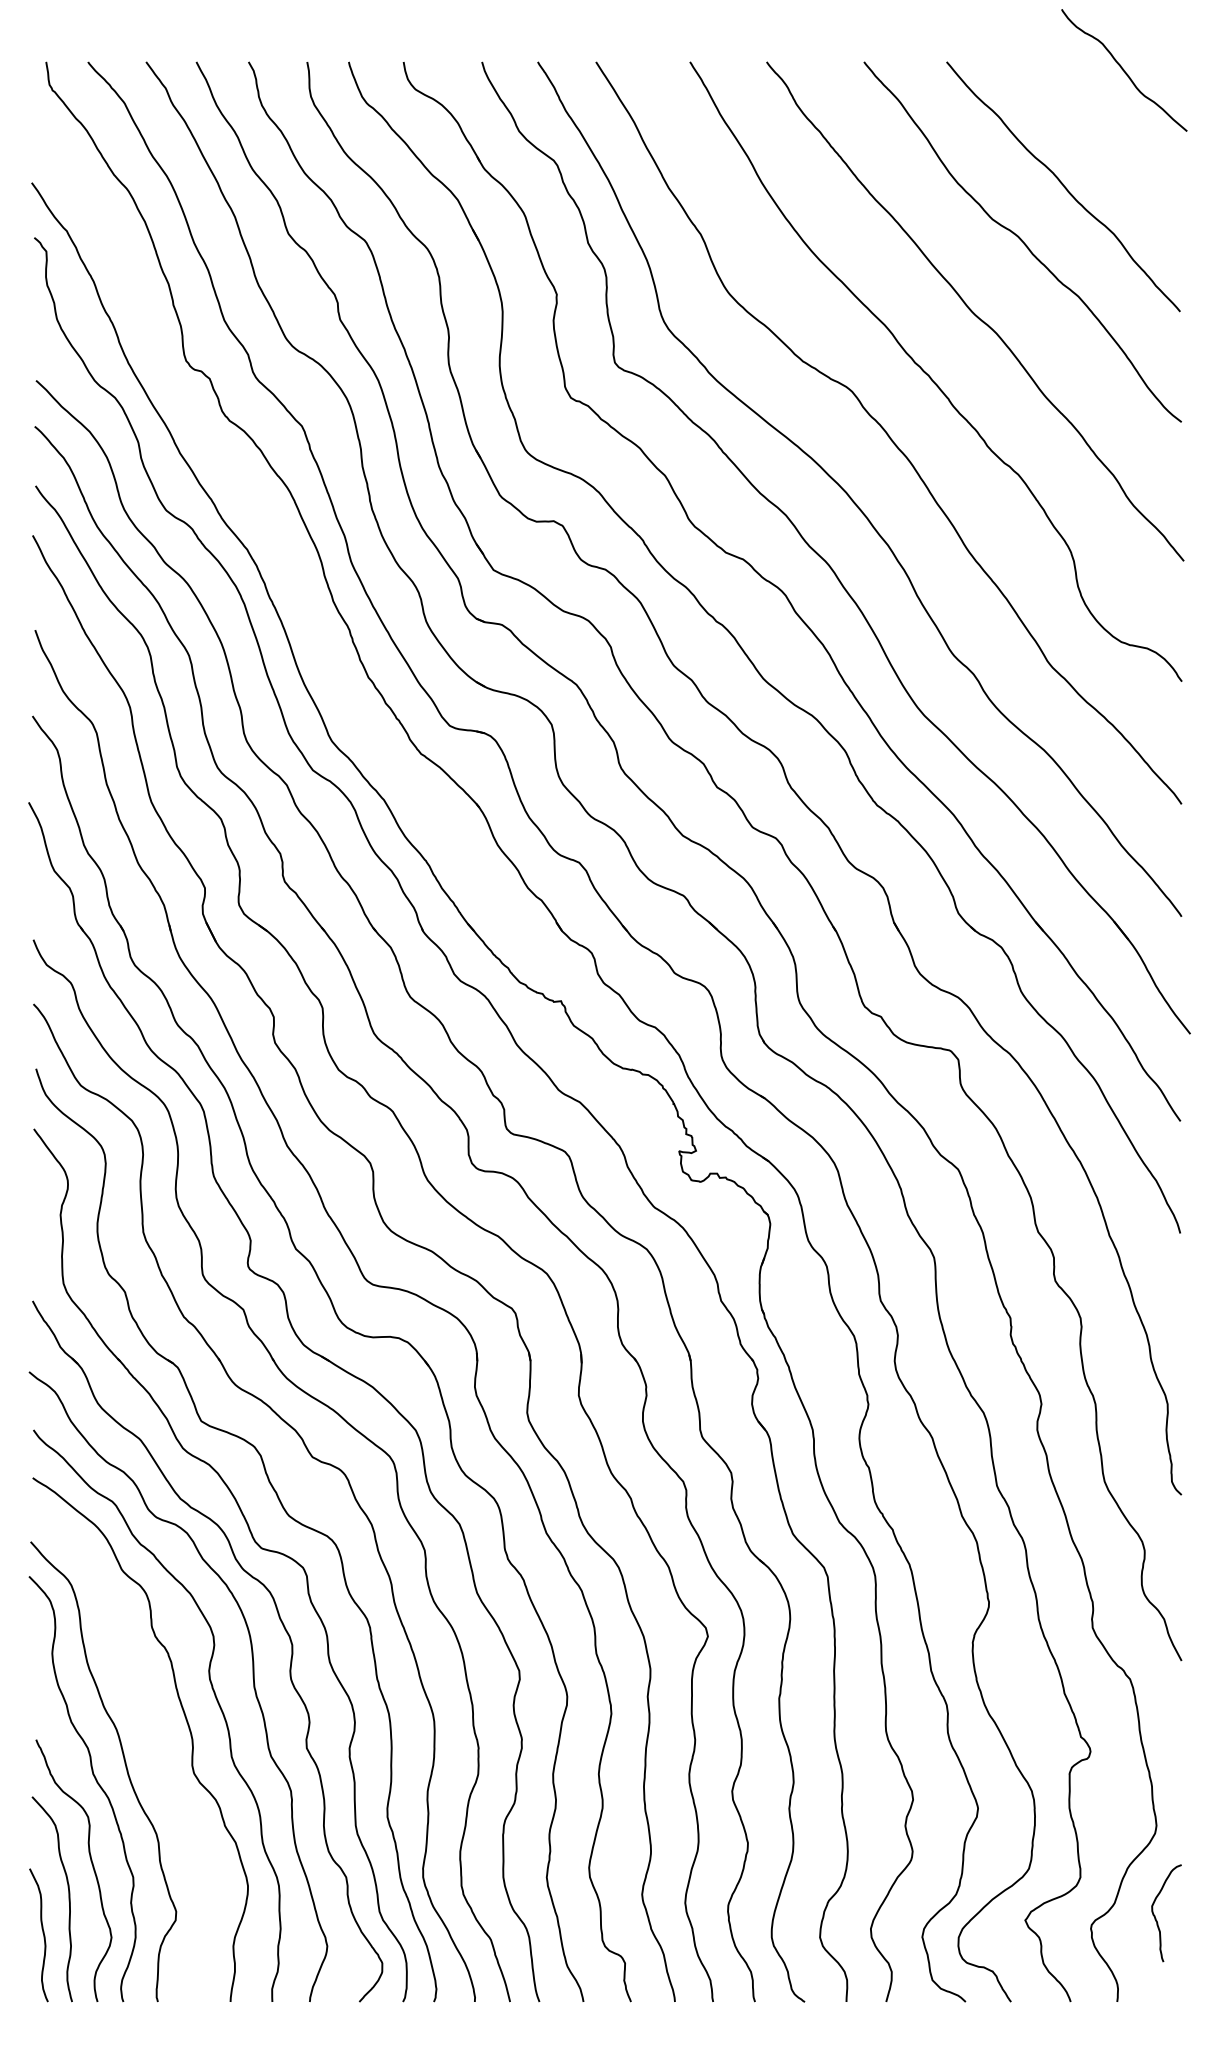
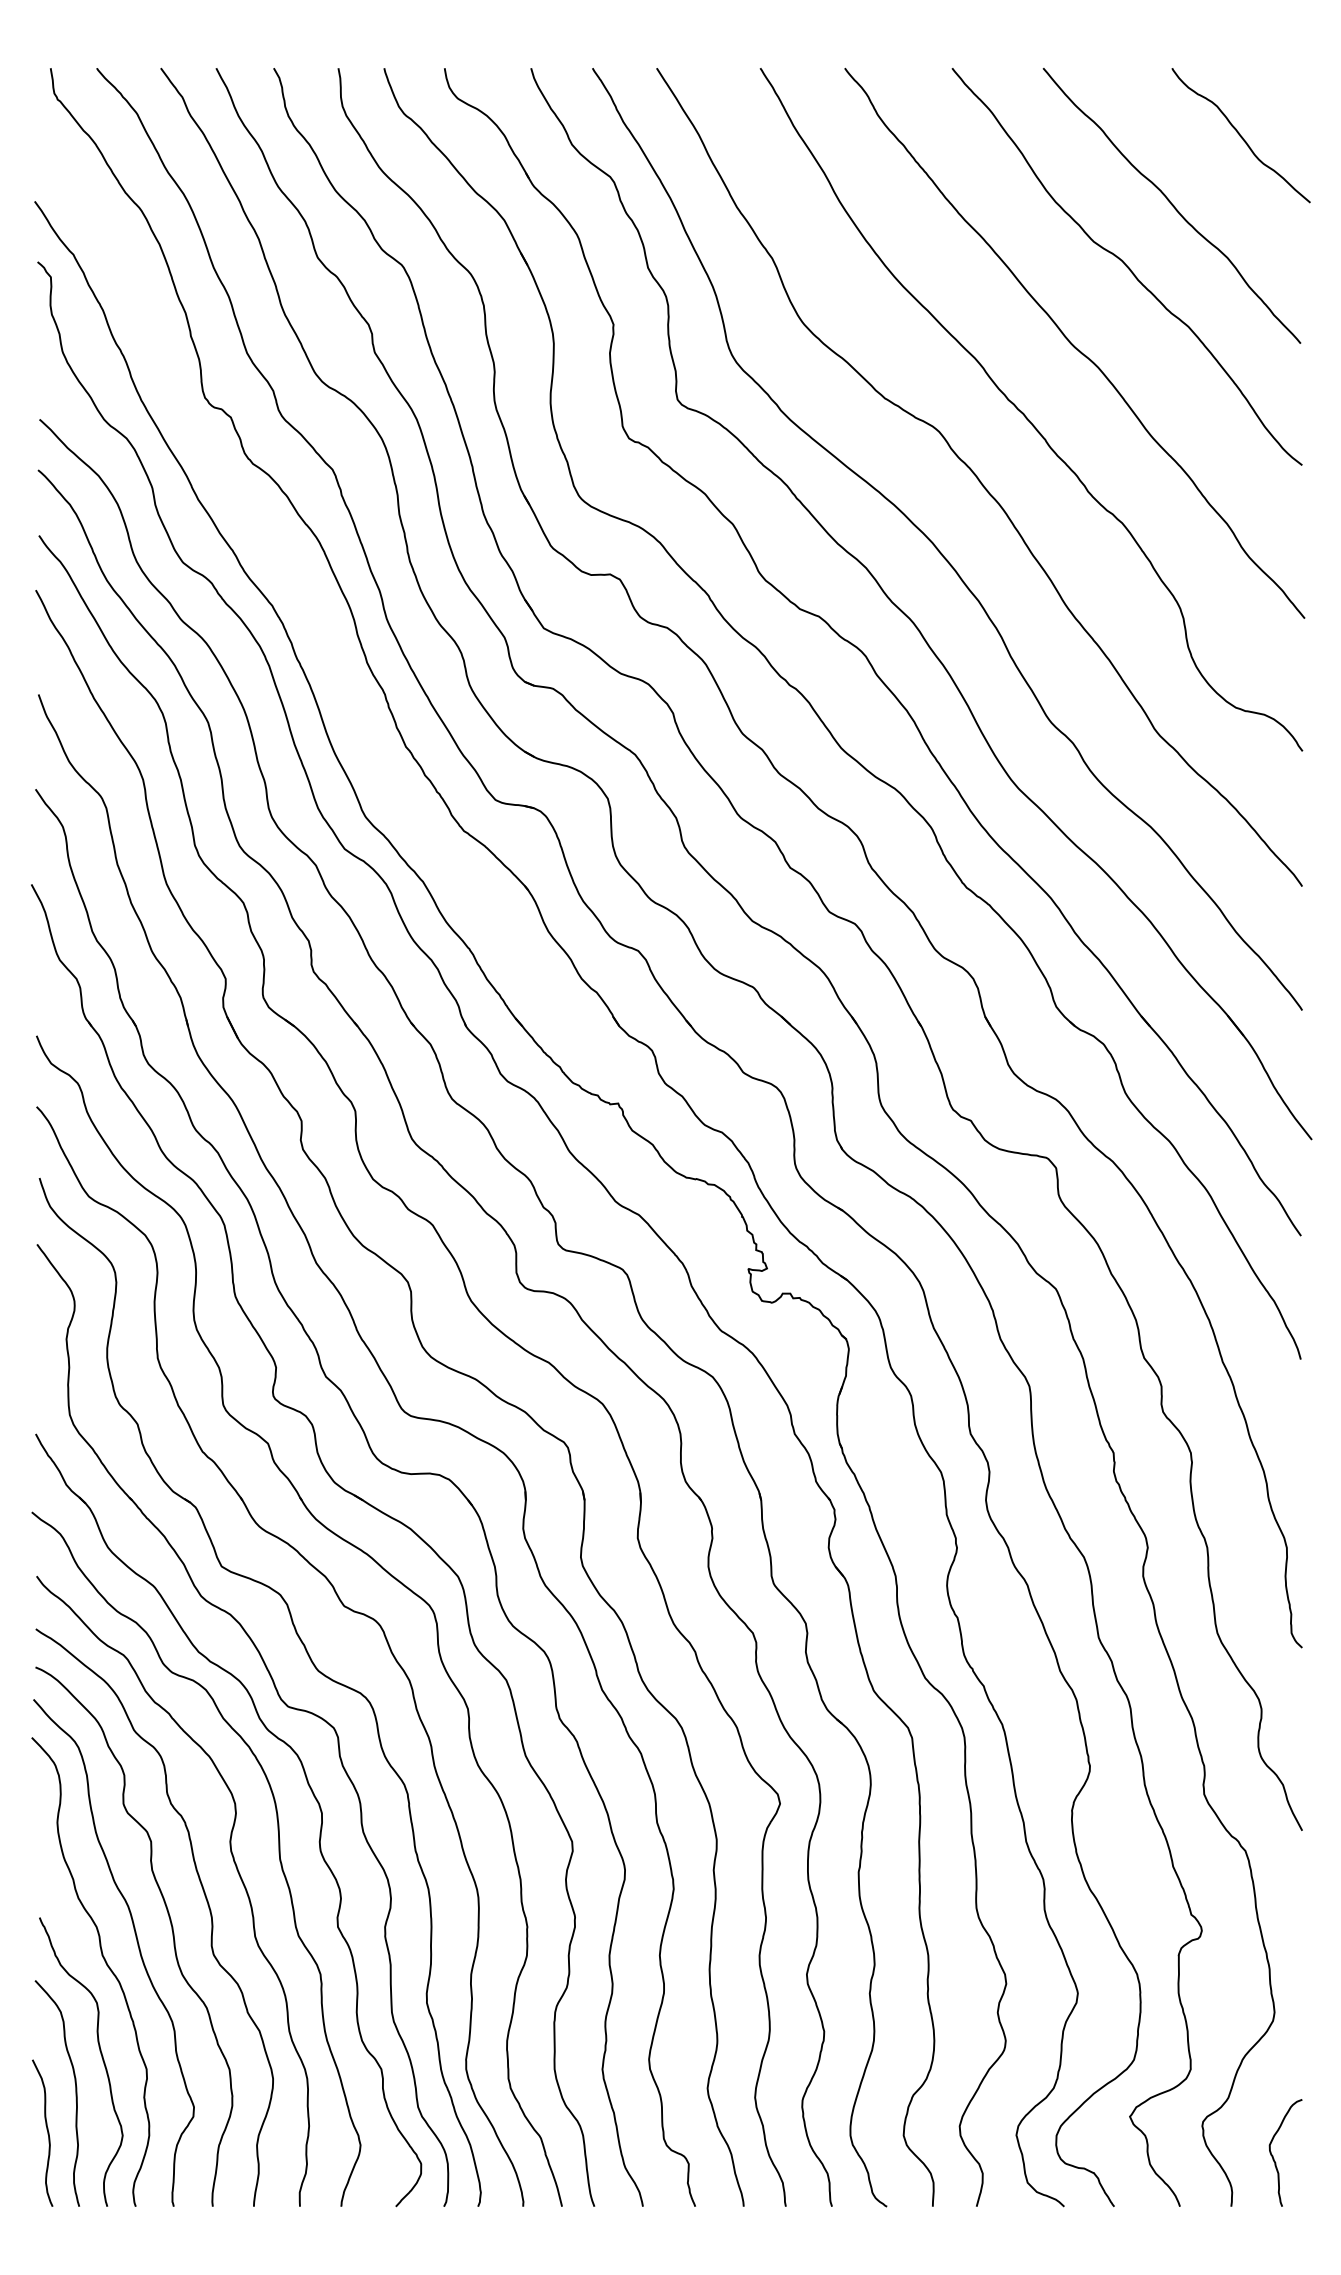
curve: (1123, 70) -> (1240, 135), moved
curve: (155, 1751) -> (171, 1930), added
curve: (1155, 1915) -> (1273, 2155), moved

